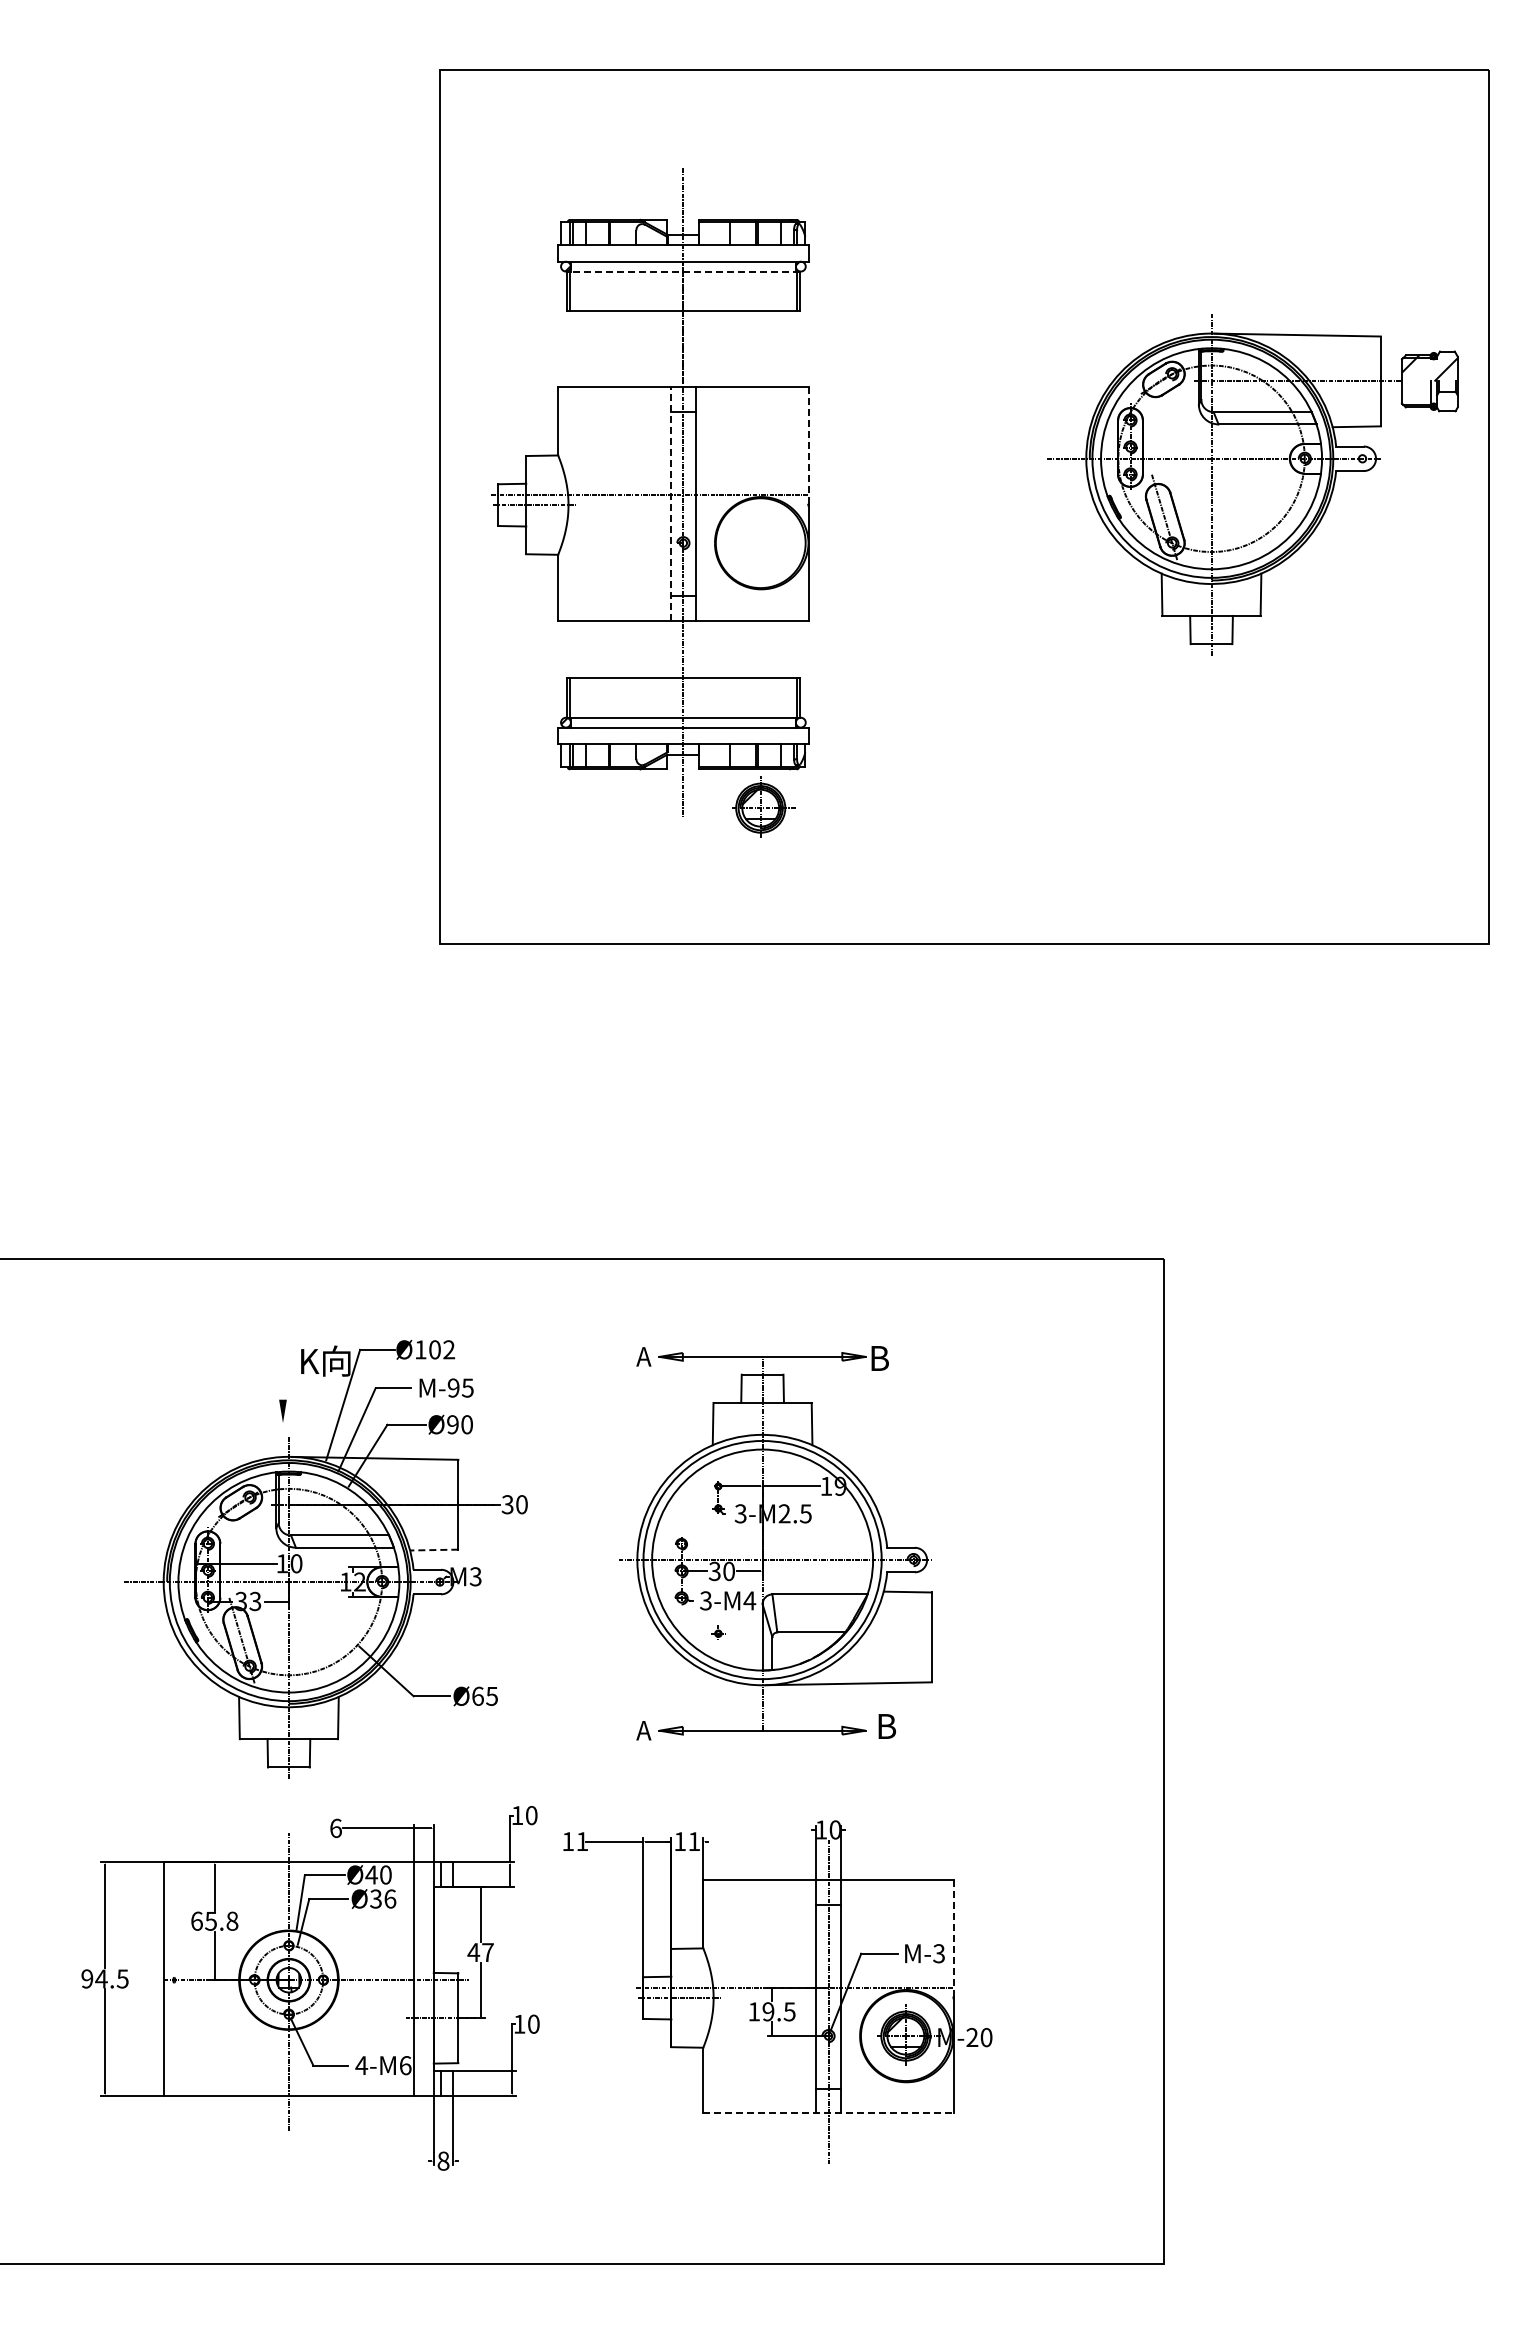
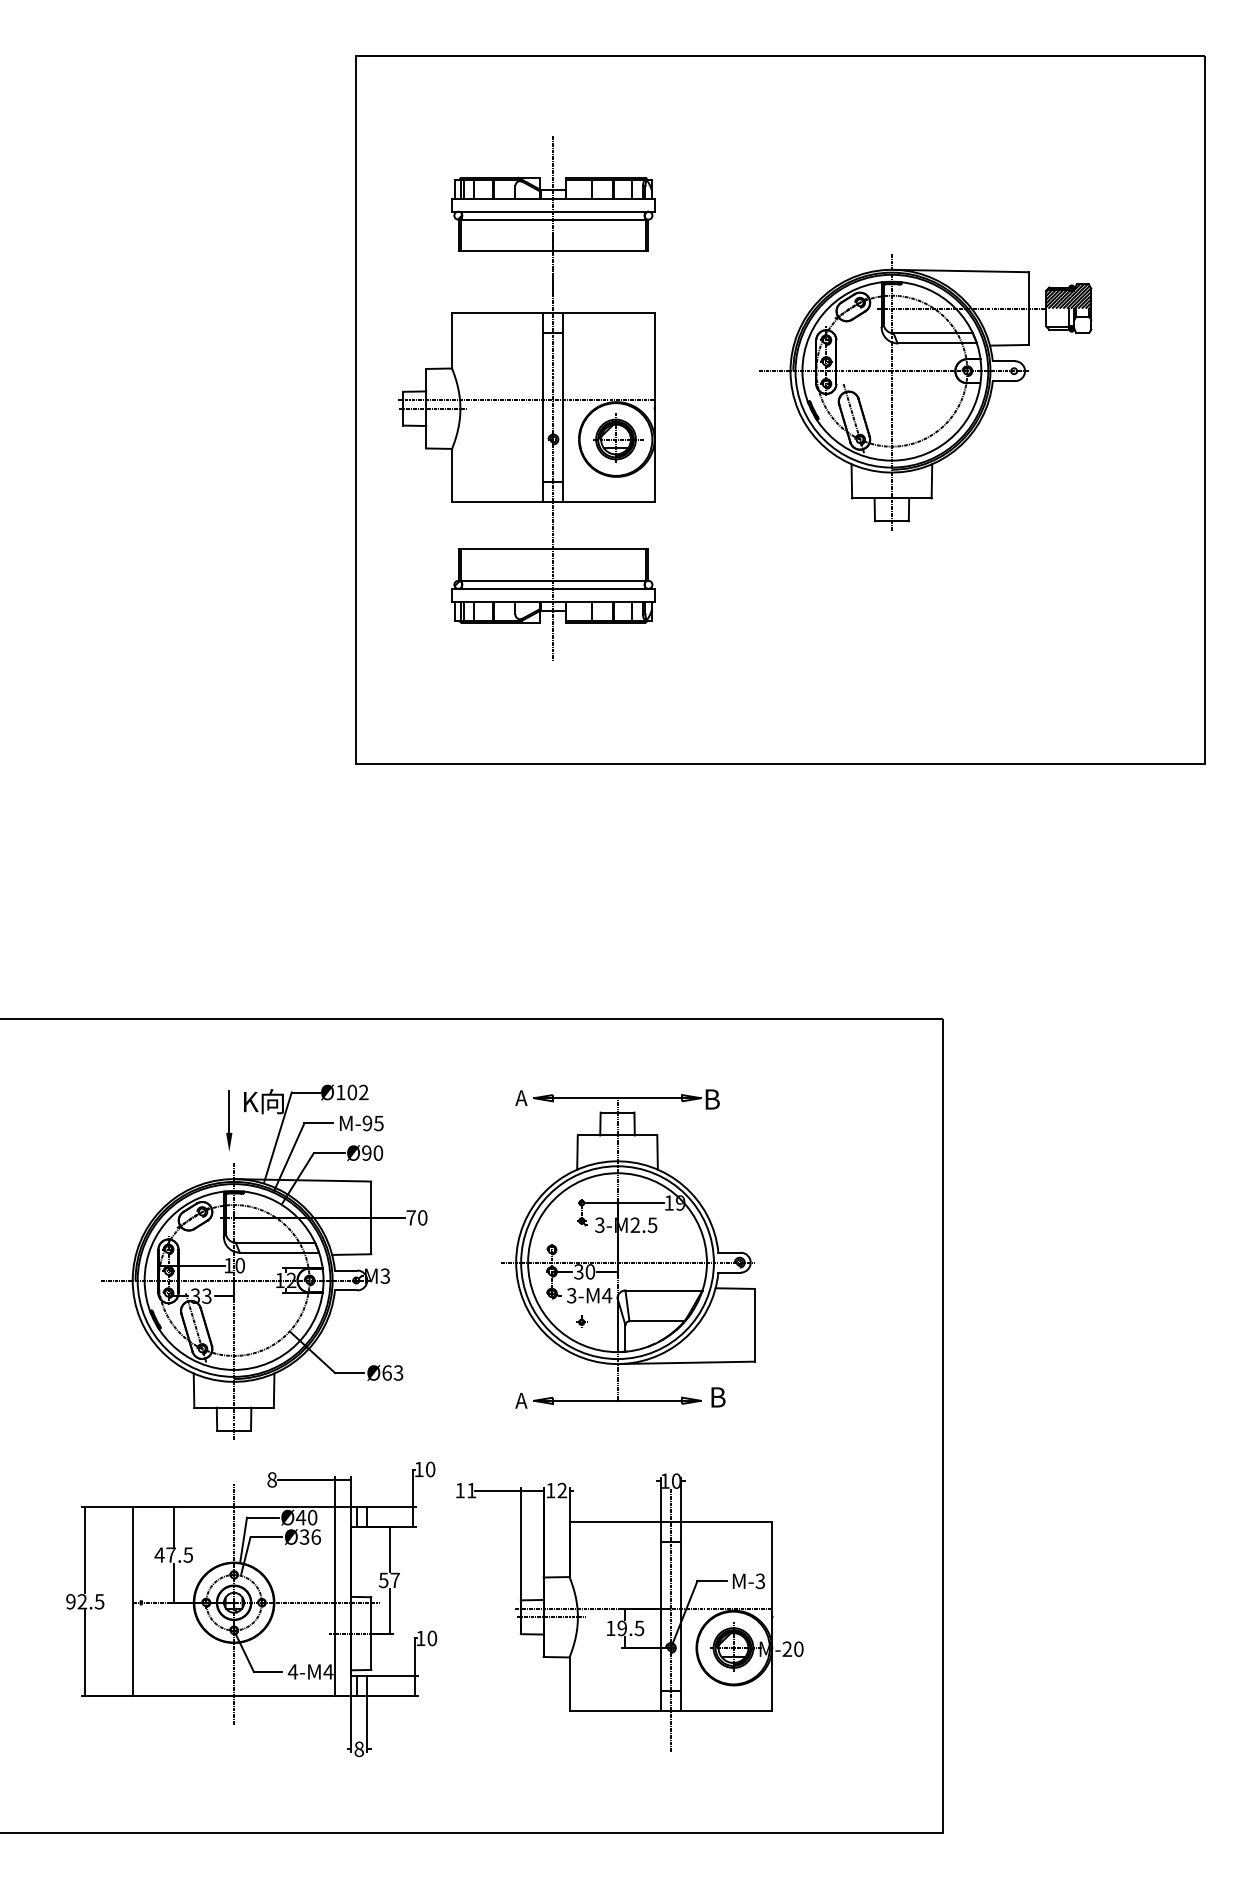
line: (683, 271) -> (553, 219), dashed -> solid
line: (808, 446) -> (654, 361), dashed -> solid
part: (1252, 484) -> (925, 392), moved
line: (671, 503) -> (543, 407), dashed -> solid
part: (763, 806) -> (618, 438), moved
line: (282, 1373) -> (228, 1111), added
text: (507, 1504) -> (411, 1217), 30 -> 70
line: (433, 1550) -> (351, 1254), dashed -> solid
text: (491, 1695) -> (398, 1372), Ø65 -> Ø63
text: (335, 1827) -> (271, 1479), 6 -> 8
text: (694, 1841) -> (562, 1490), 11 -> 12
text: (214, 1920) -> (173, 1554), 65.8 -> 47.5
line: (953, 1939) -> (772, 1569), dashed -> solid
text: (473, 1952) -> (383, 1580), 47 -> 57
text: (101, 1978) -> (82, 1601), 94.5 -> 92.5
text: (405, 2065) -> (328, 1671), 4-M6 -> 4-M4
line: (829, 2113) -> (671, 1710), dashed -> solid

